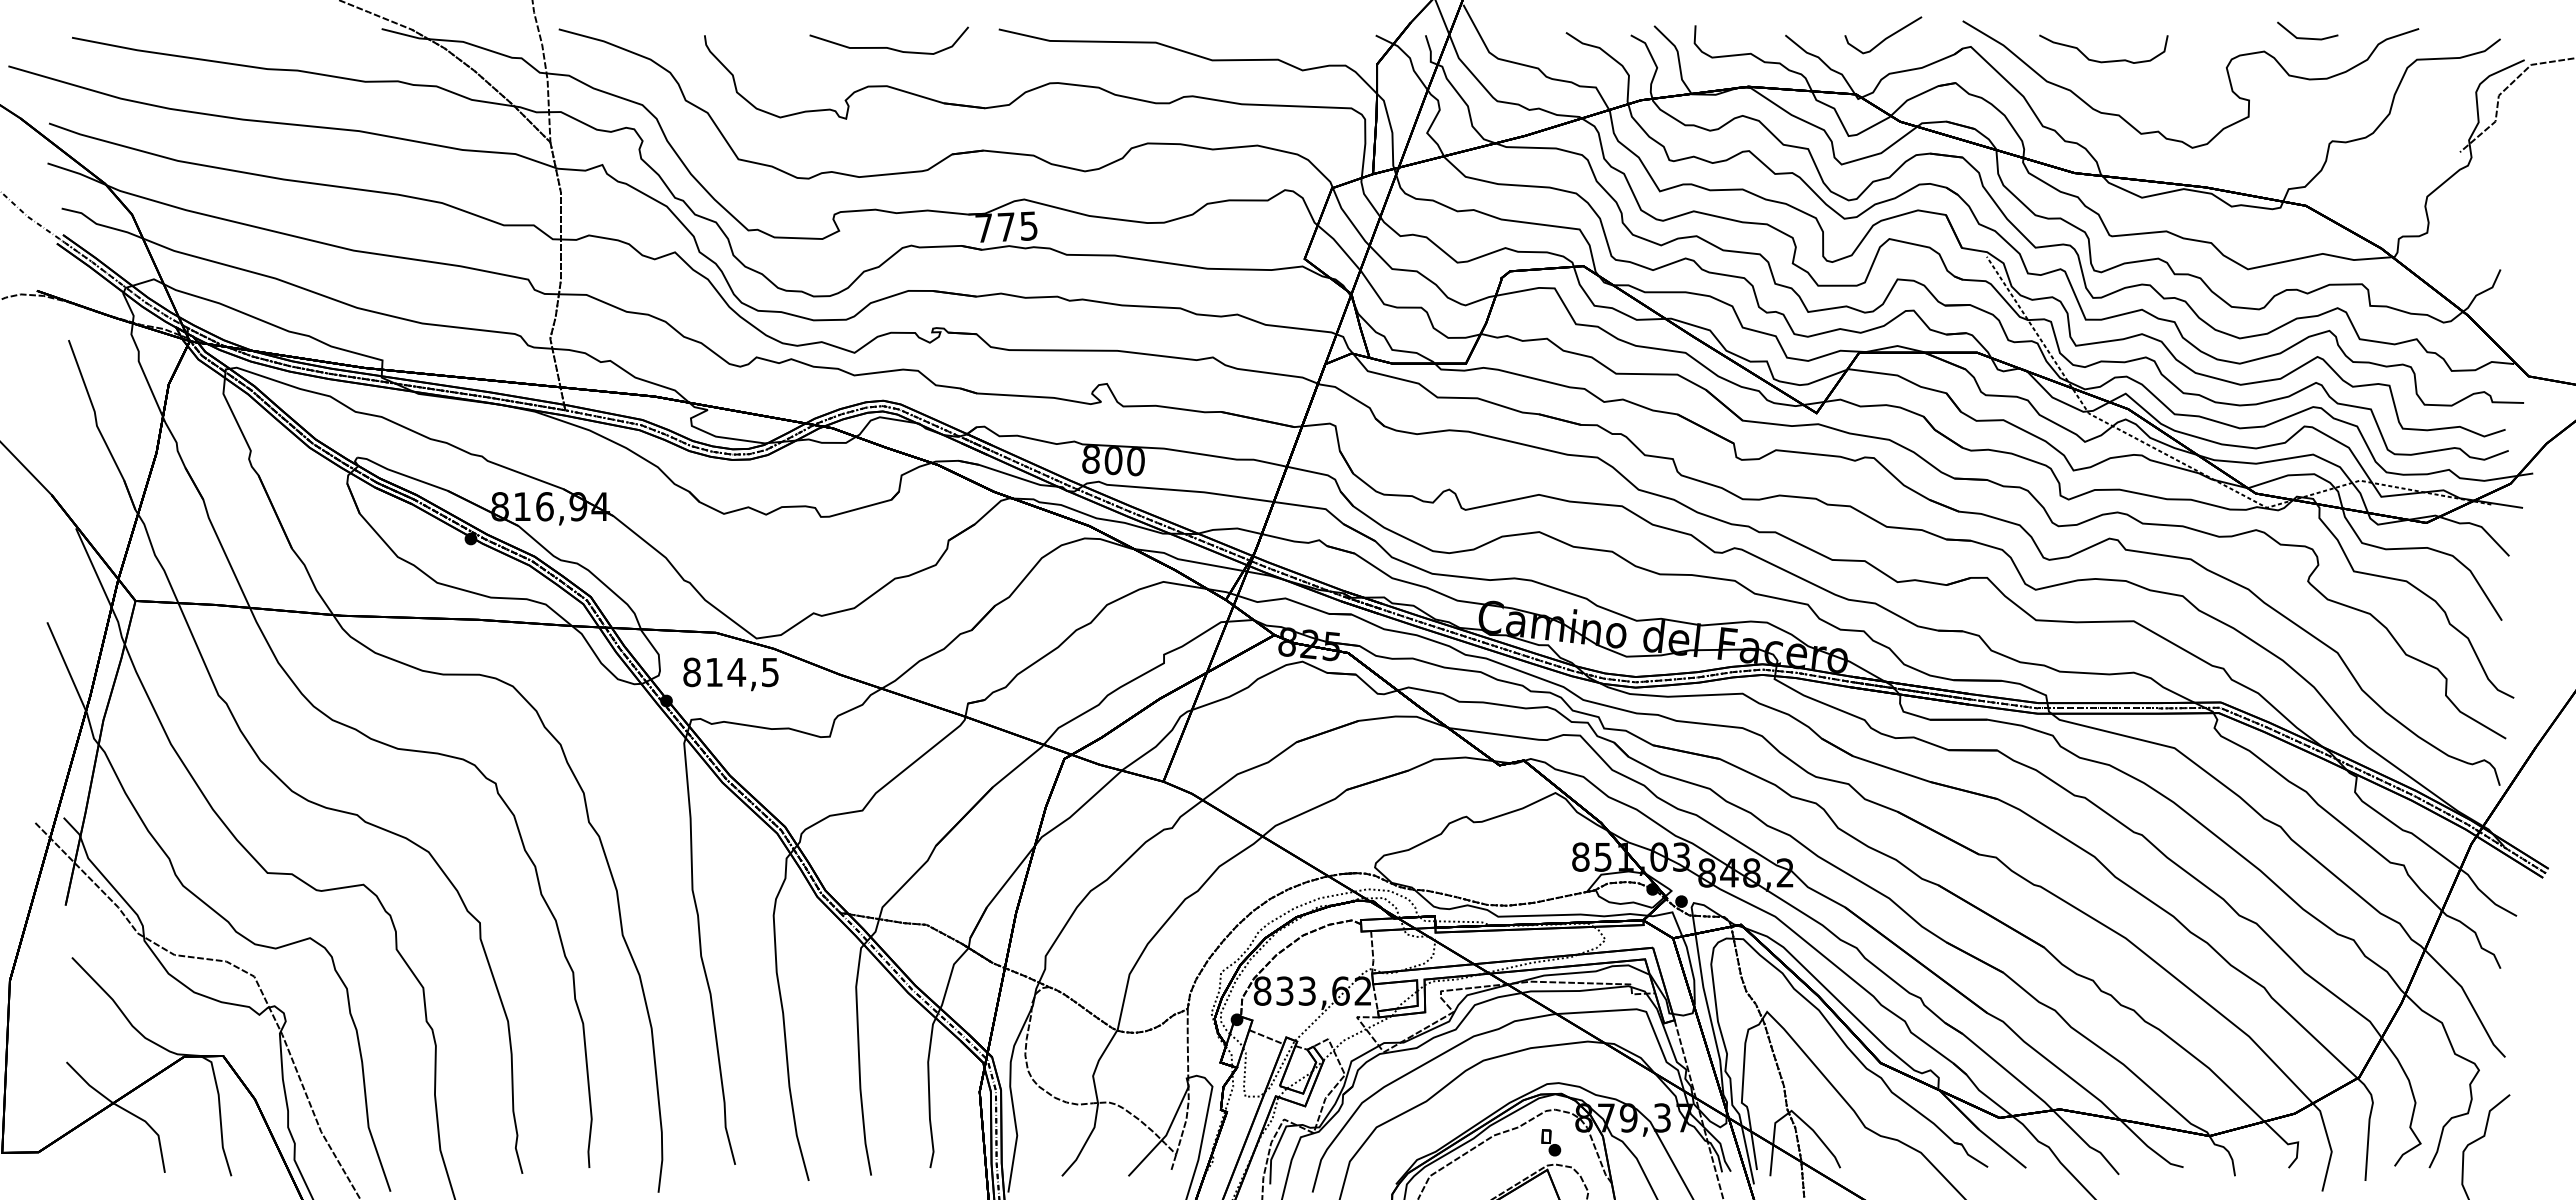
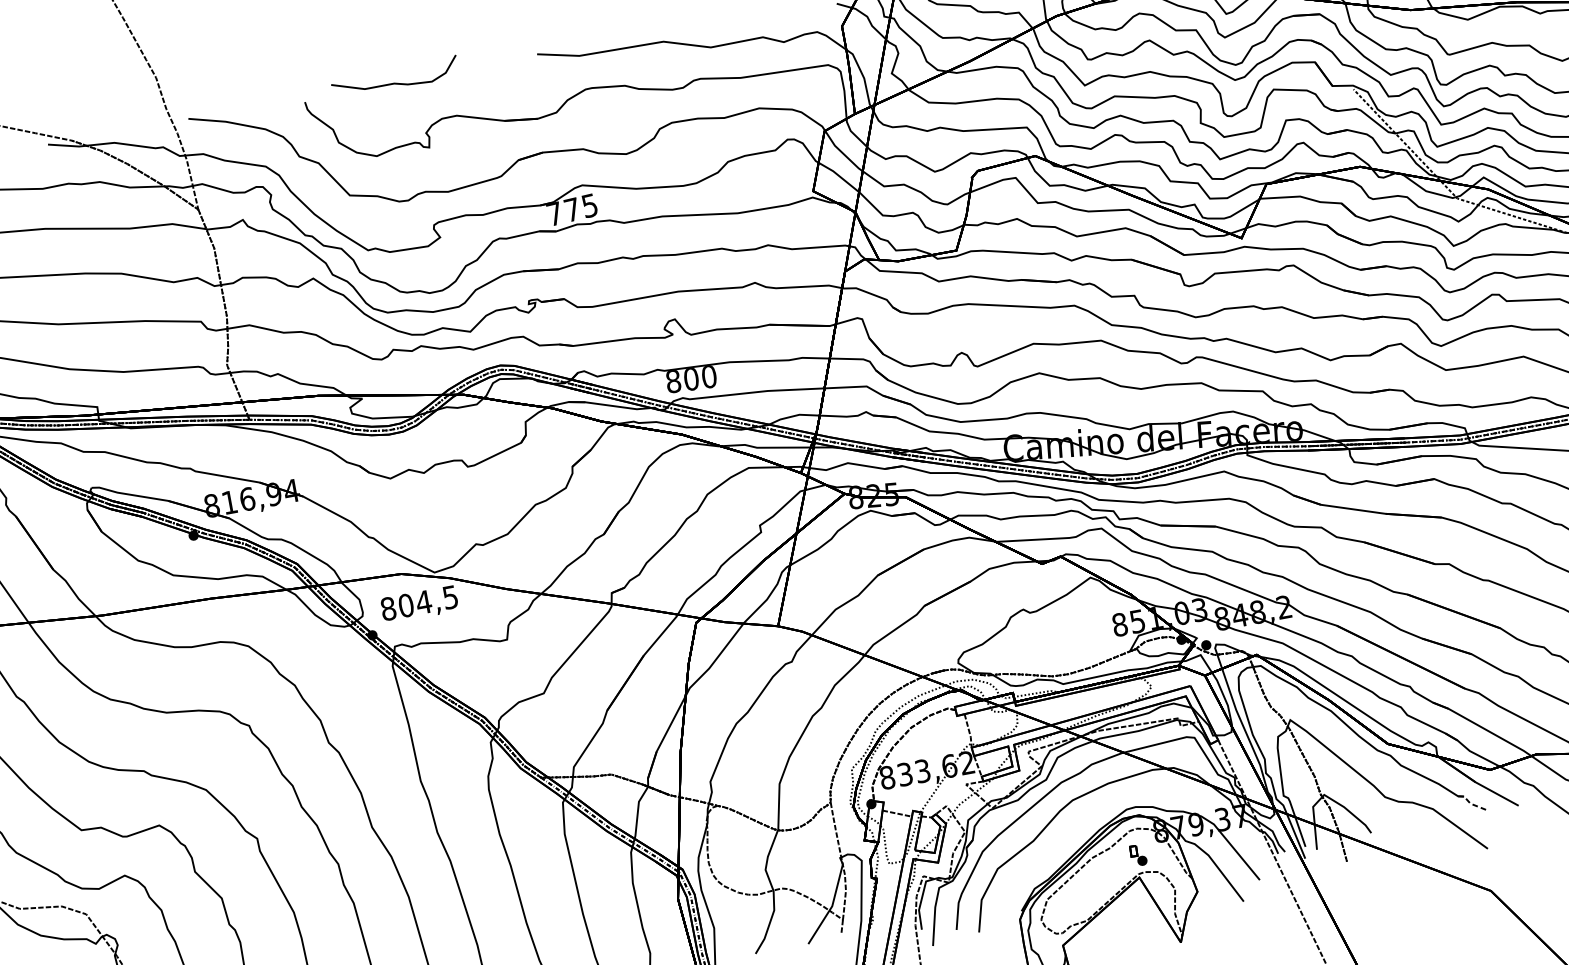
curve: (888, 47) -> (395, 83), moved
text: (714, 672) -> (406, 605), 814,5 -> 804,5
line: (1968, 1155) -> (1471, 804), solid -> dashed

